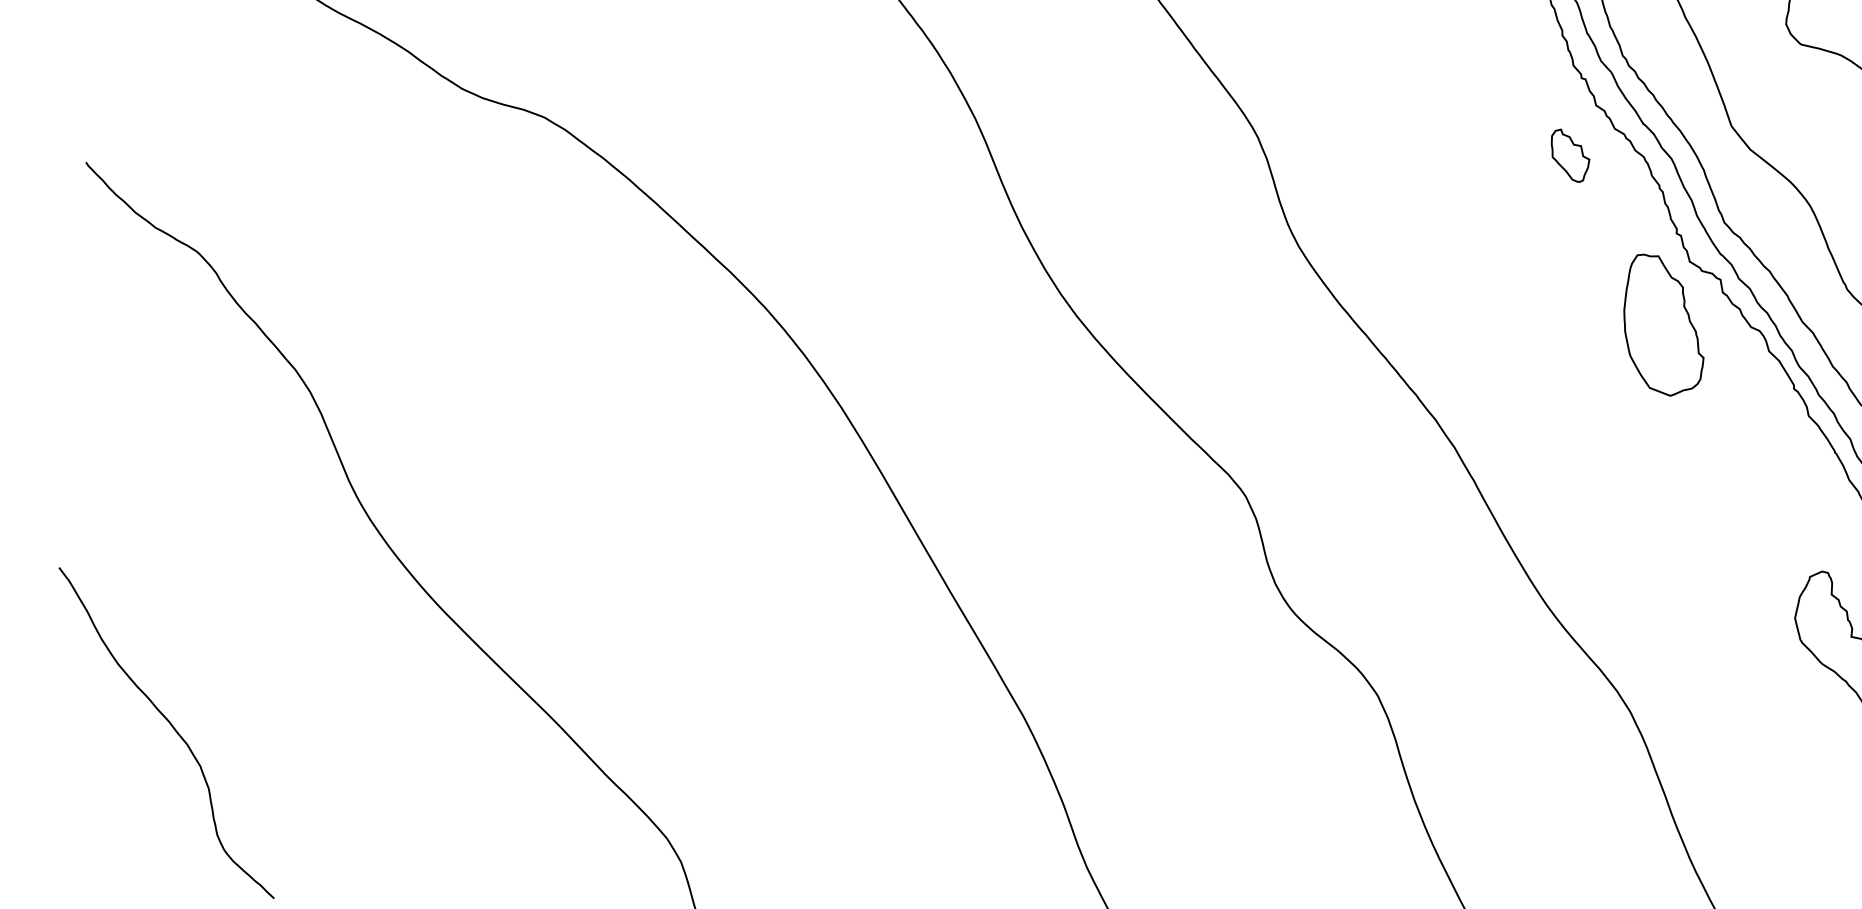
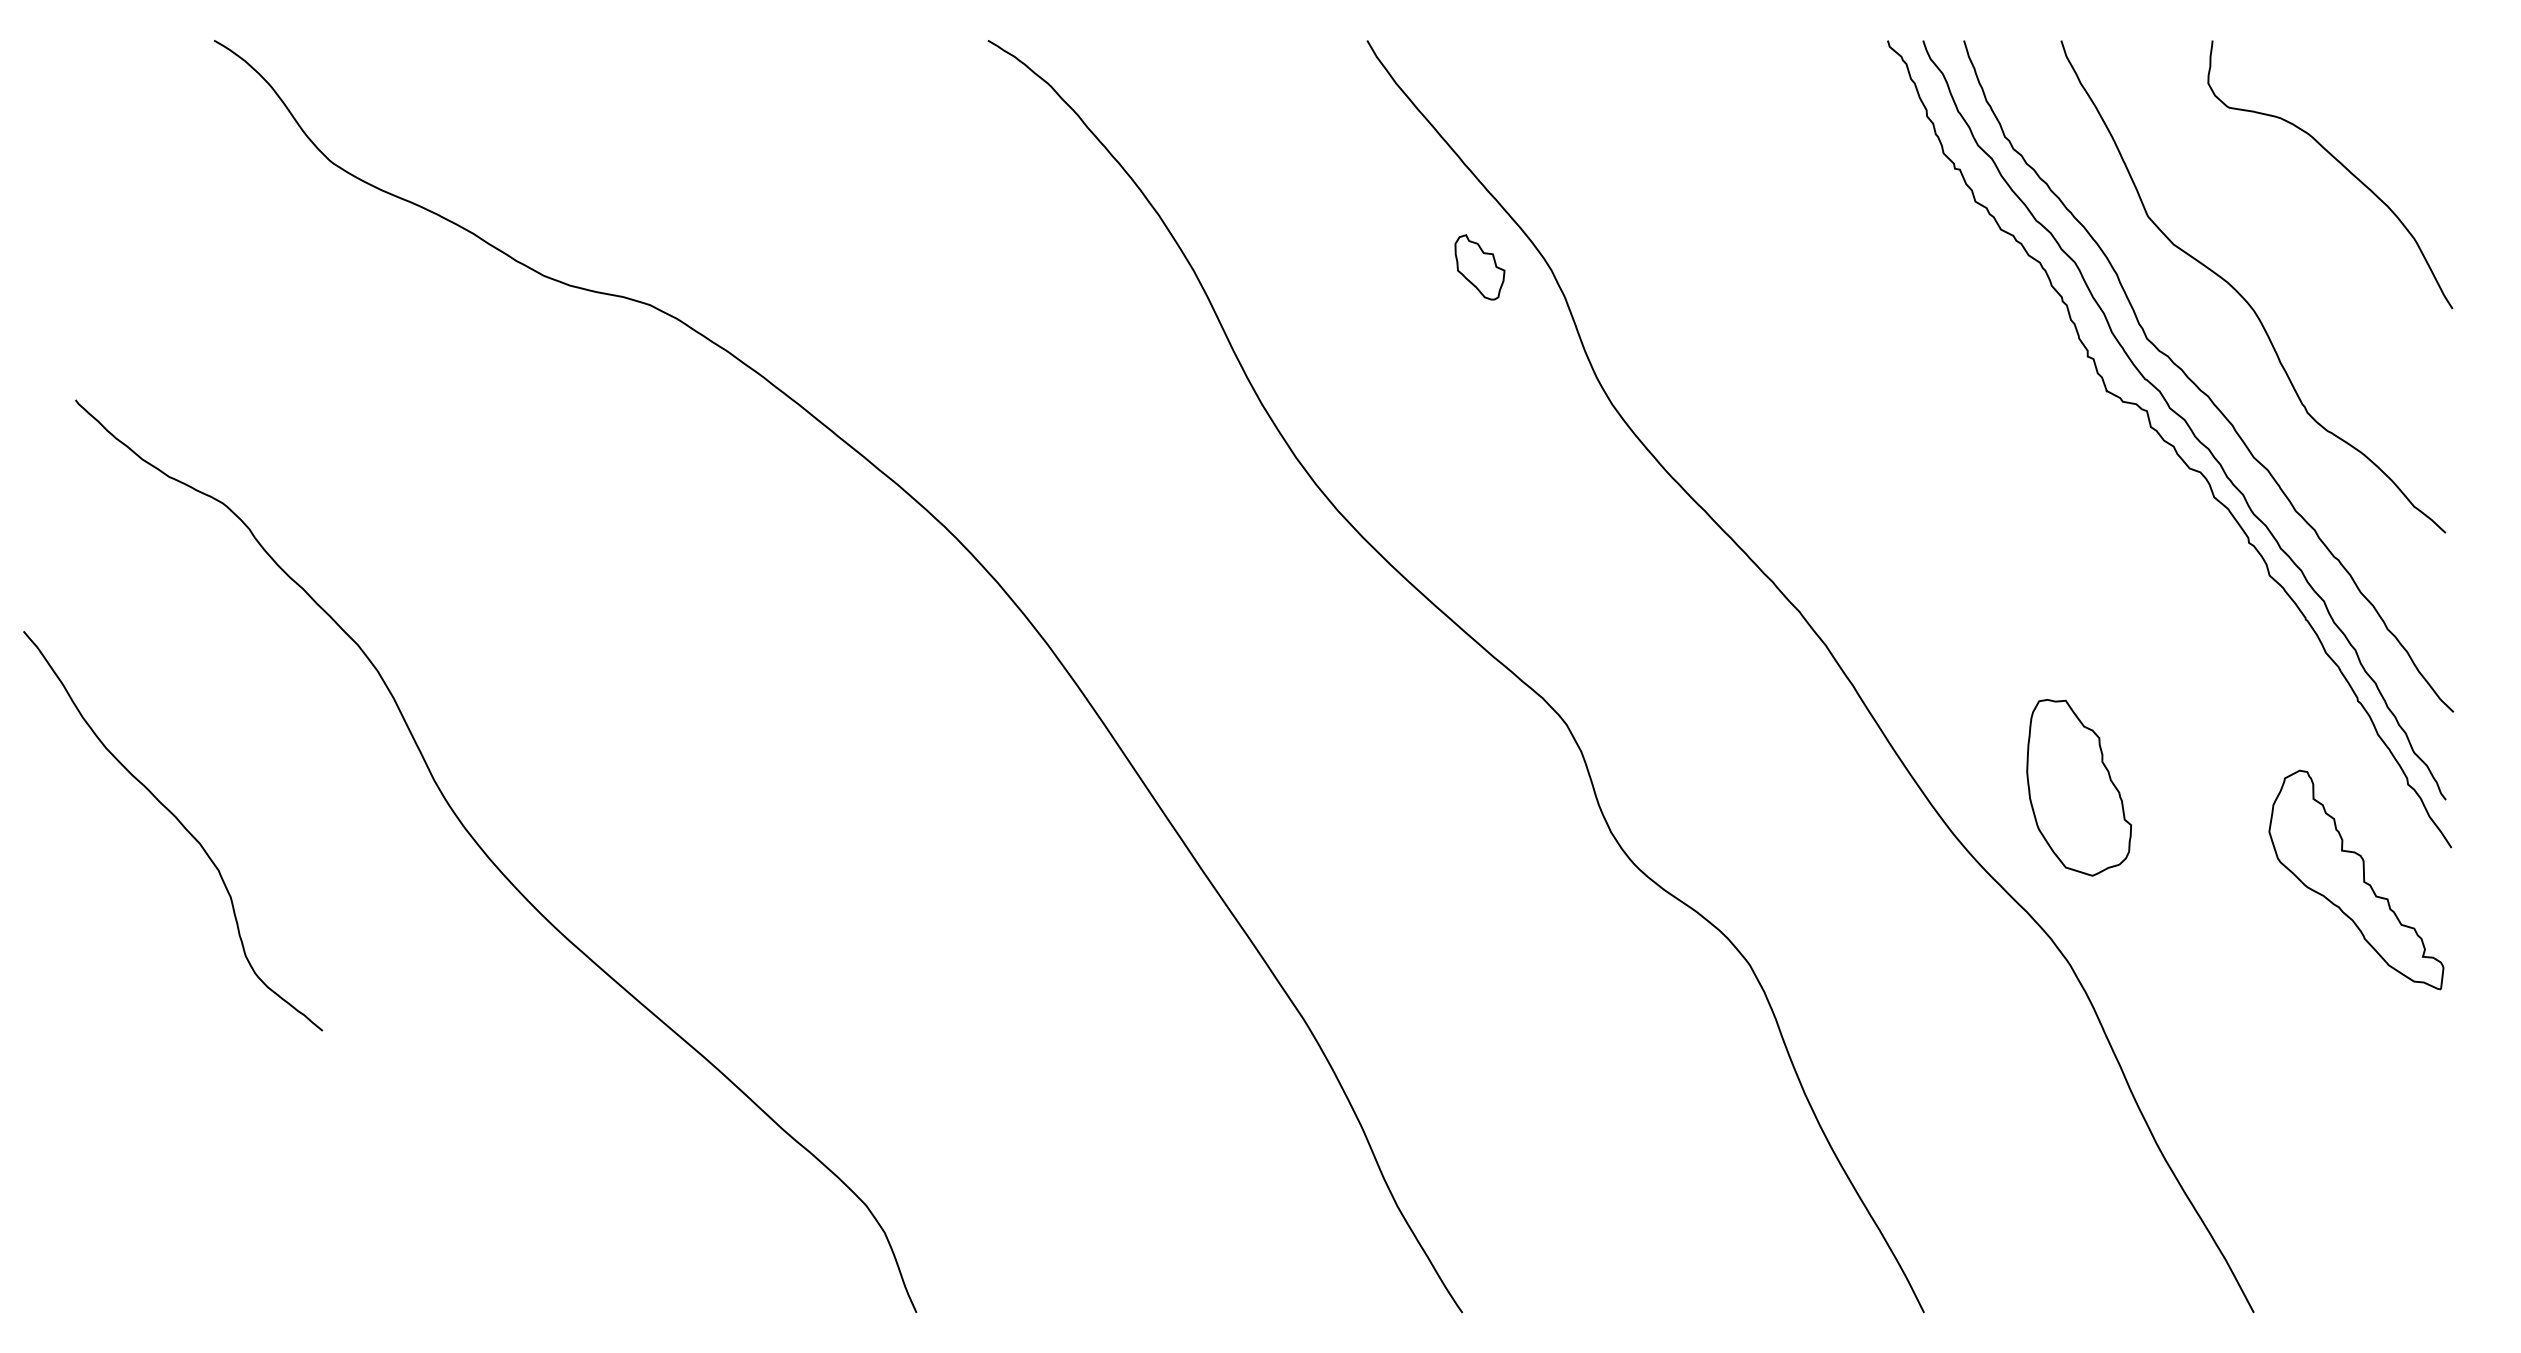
part: (1569, 155) -> (1479, 267), moved
part: (1663, 325) -> (2078, 787), moved
curve: (172, 728) -> (180, 824), moved

